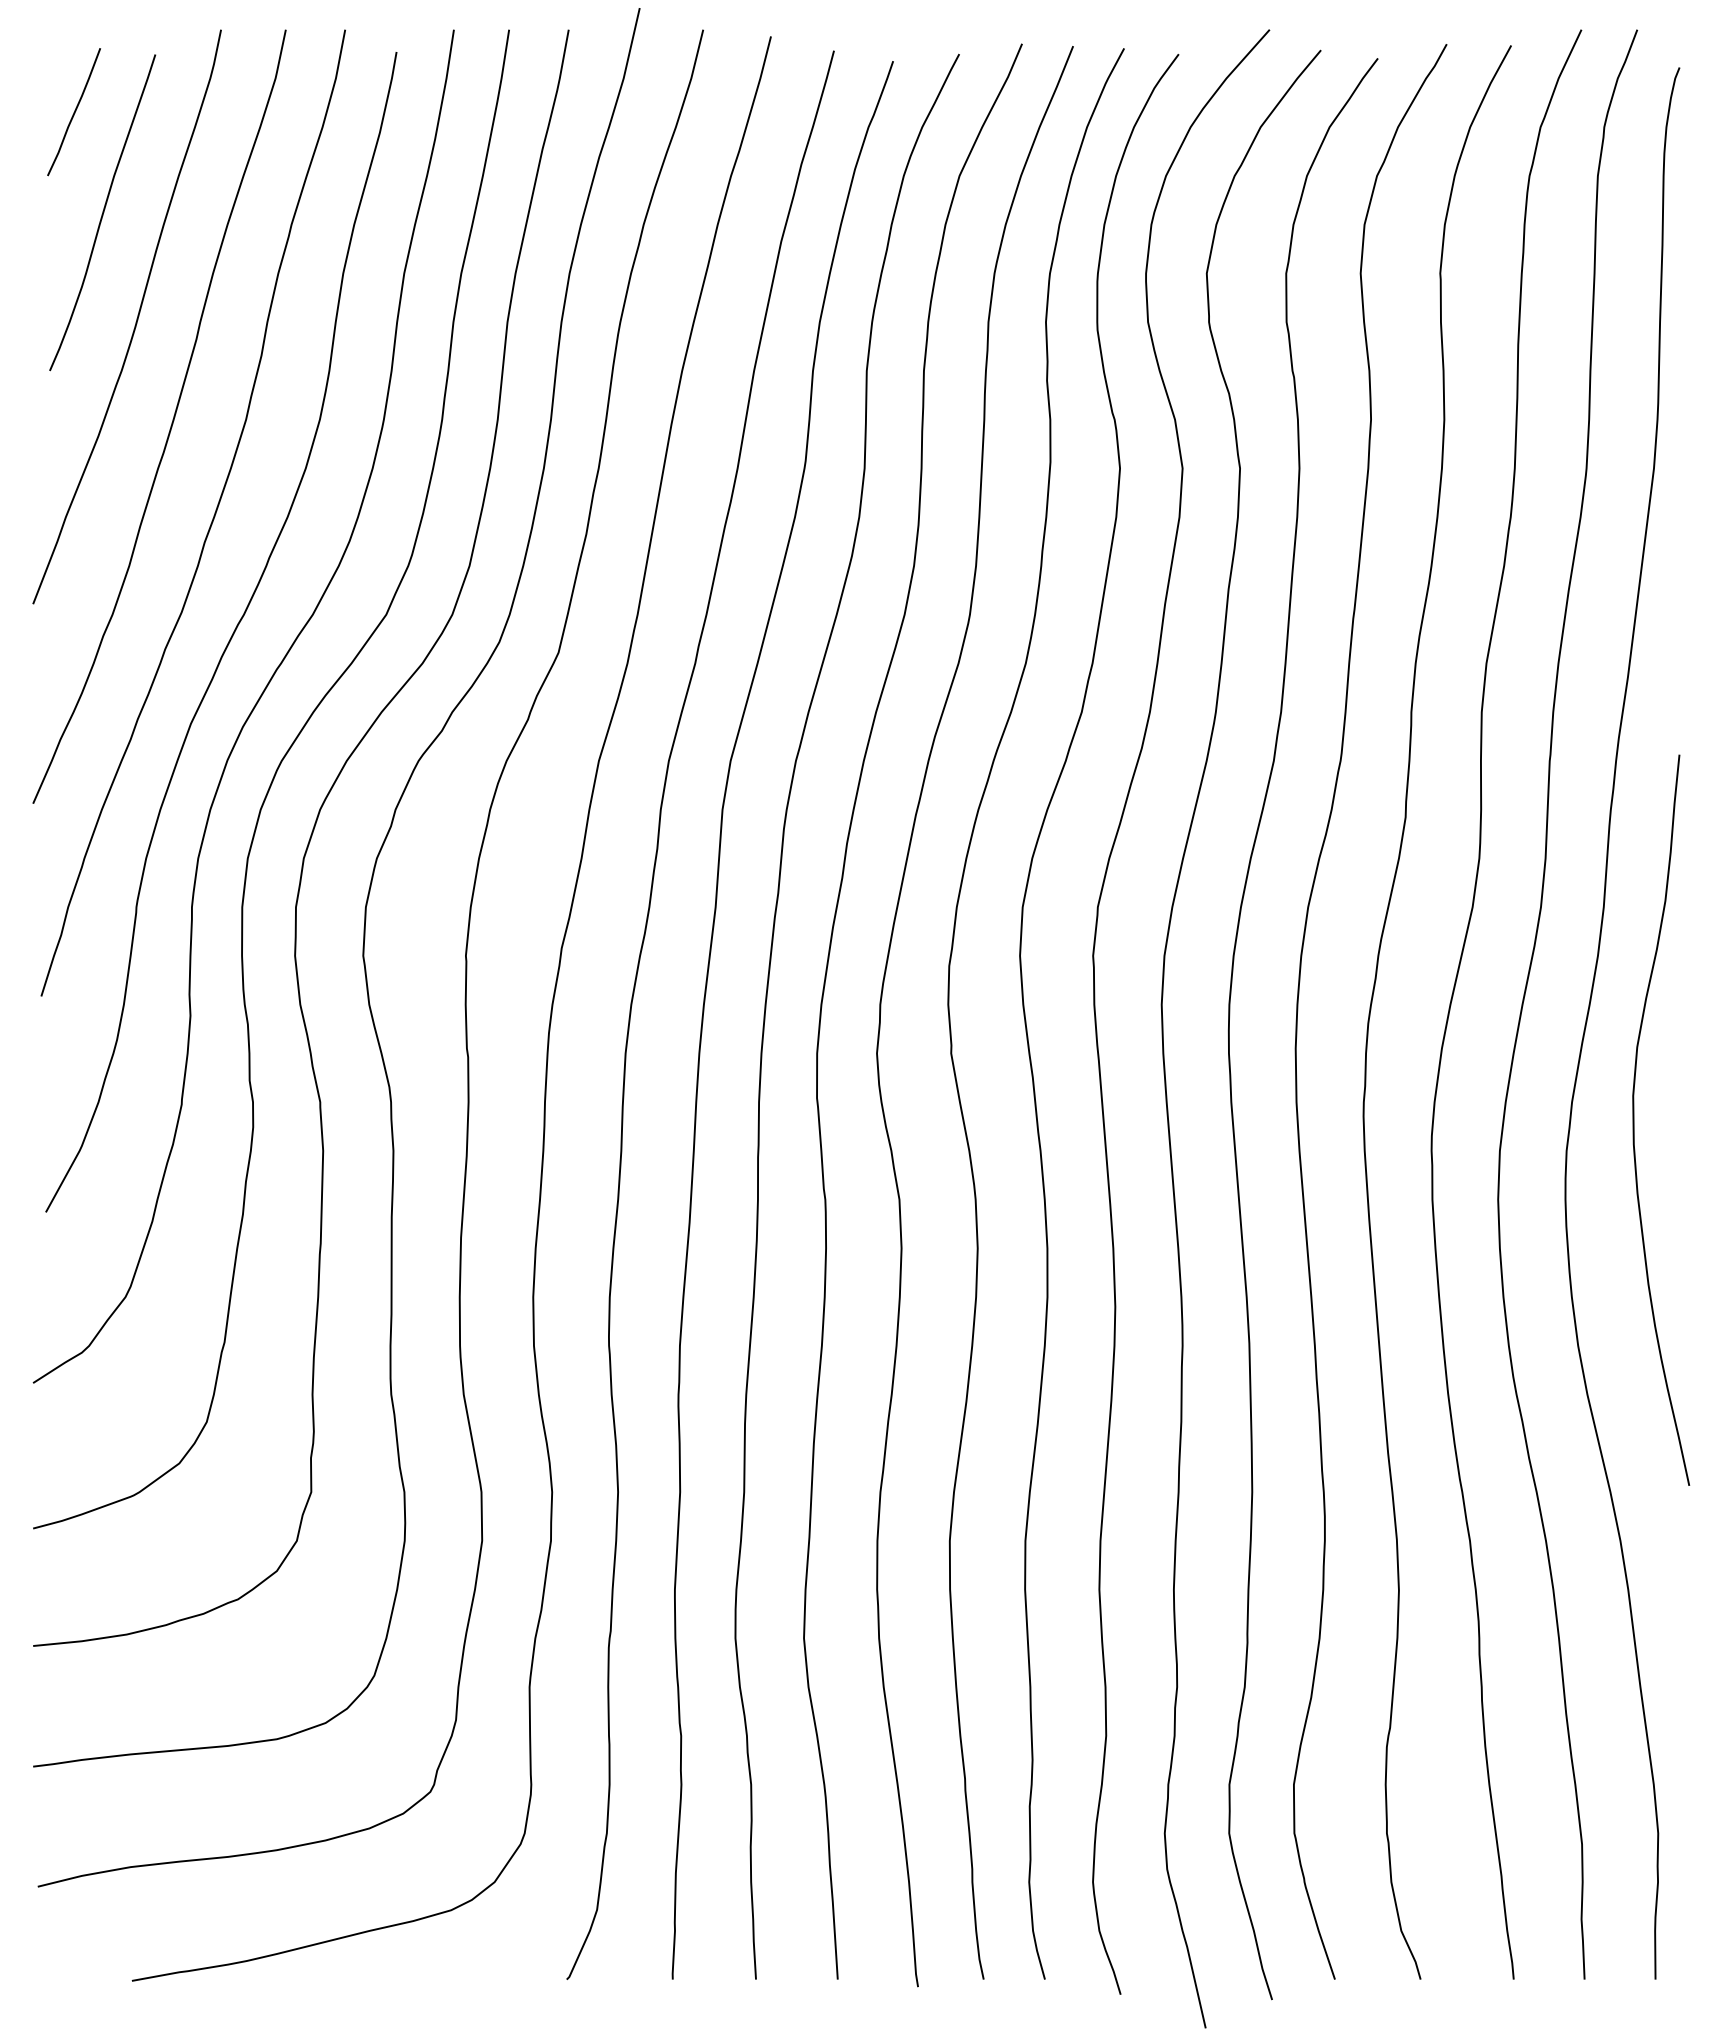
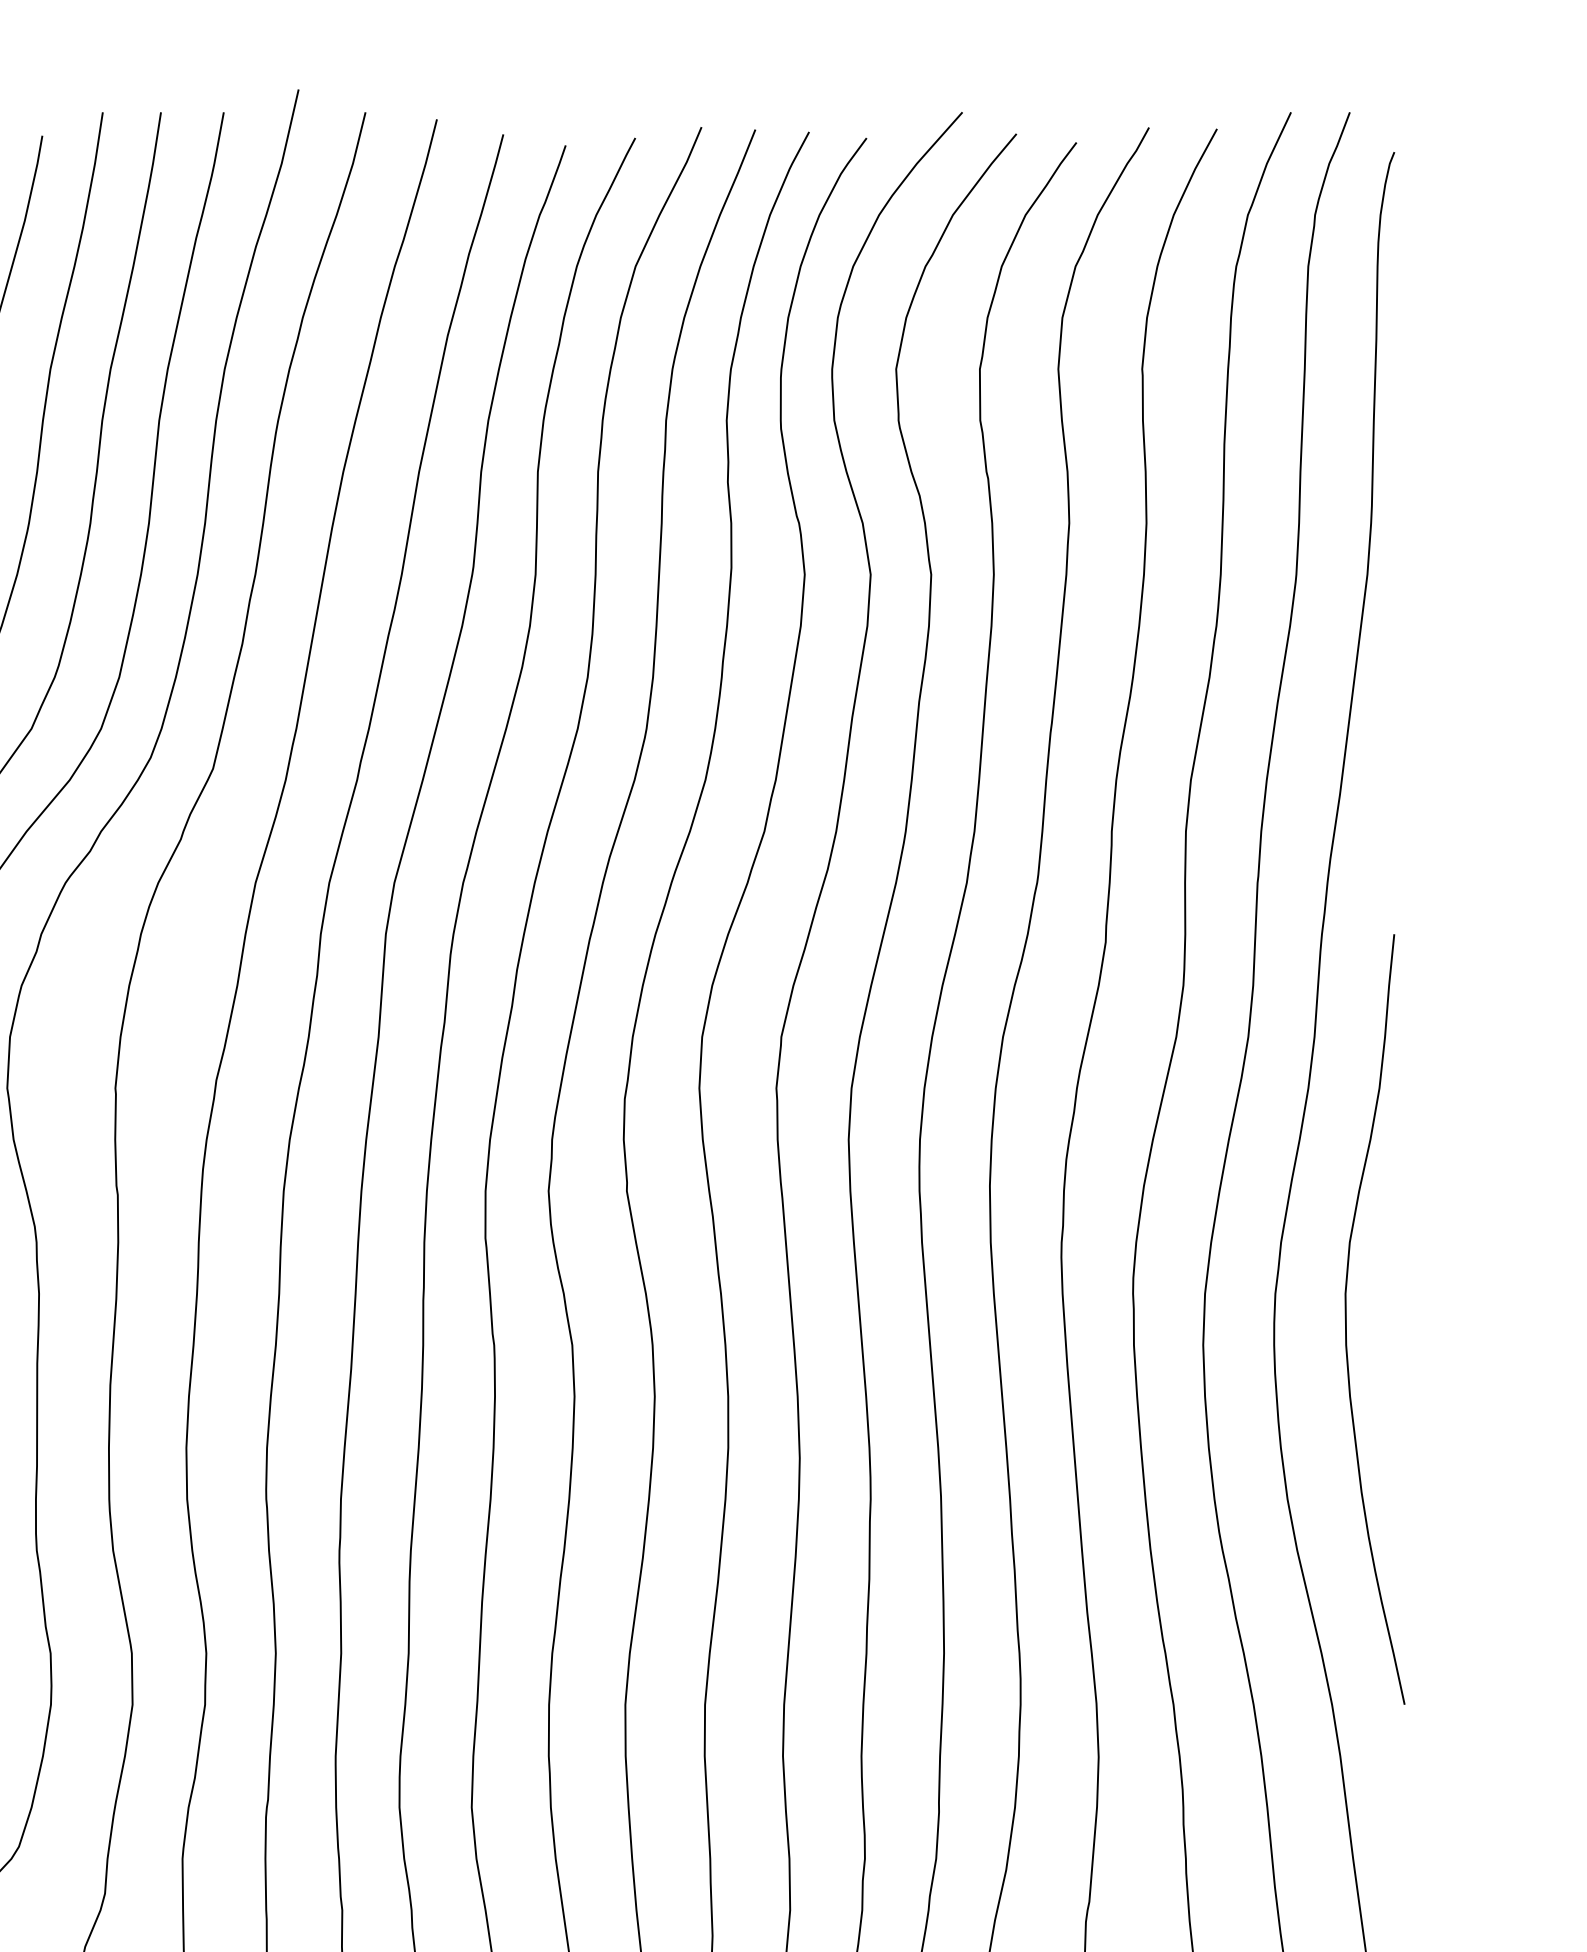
curve: (1634, 1119) -> (1346, 1318), moved

